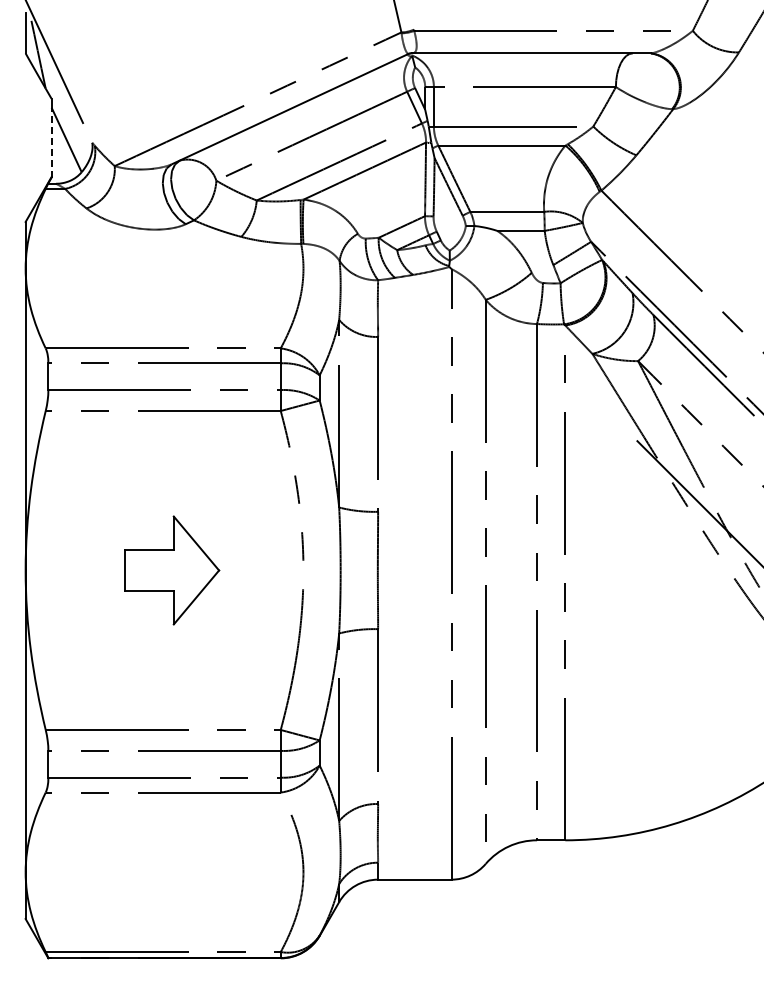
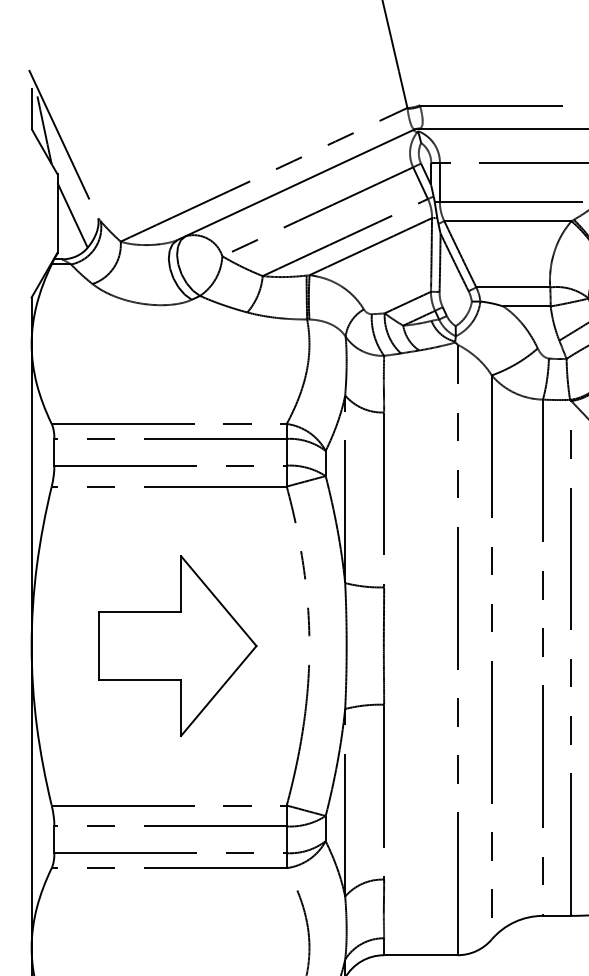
line: (51, 142) -> (57, 218), dashed -> solid
part: (171, 570) -> (177, 646), size x1.67

